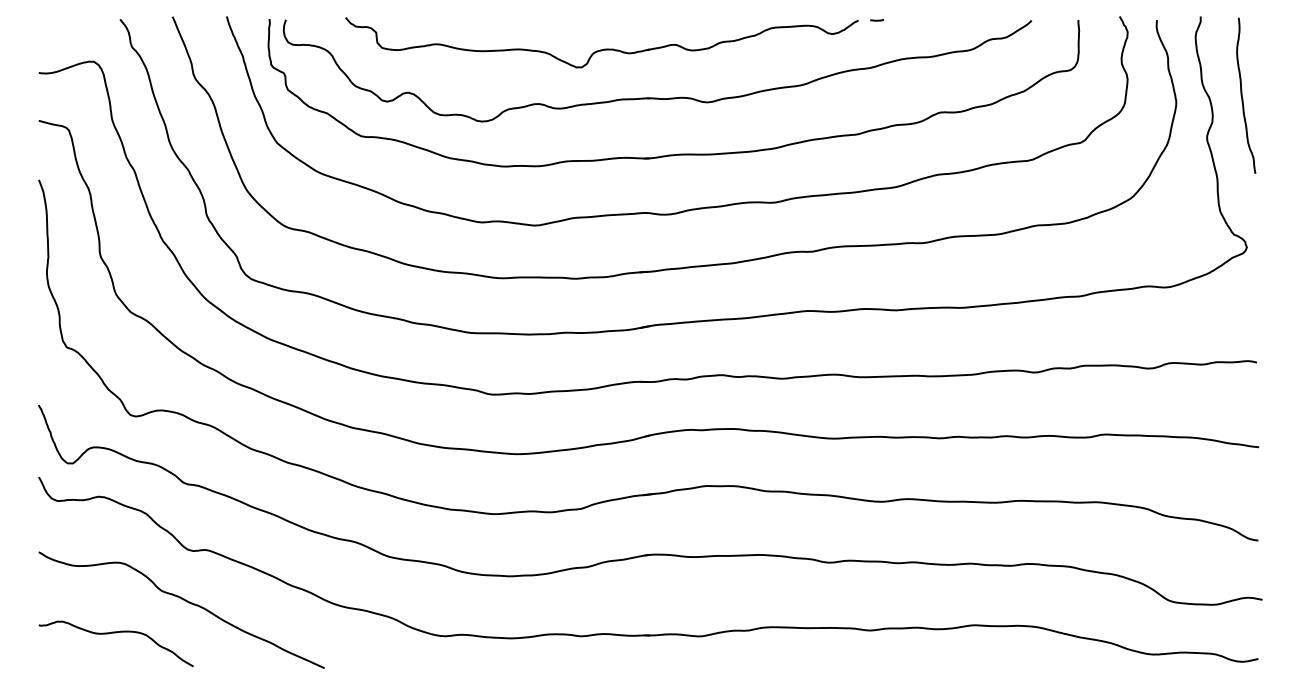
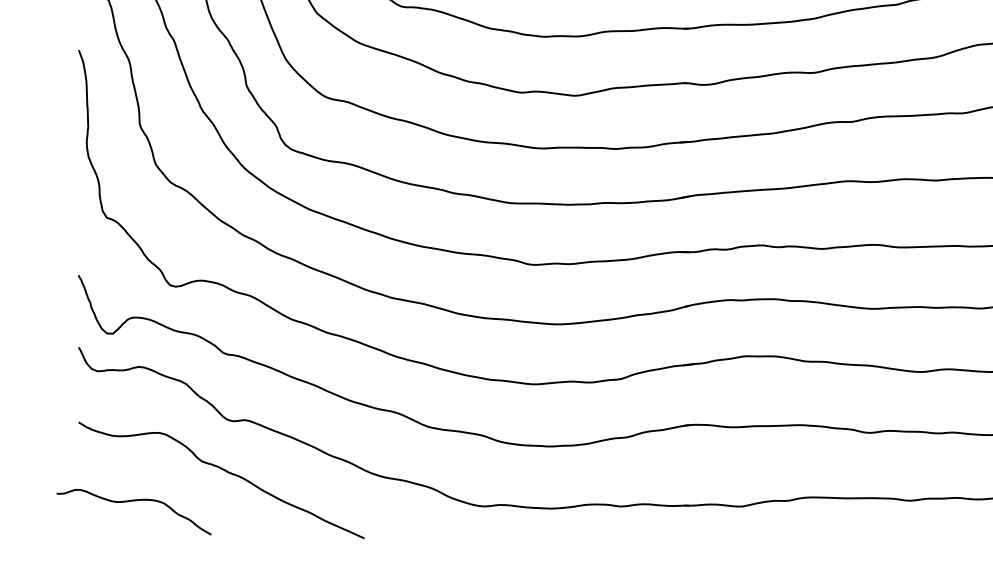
curve: (115, 633) -> (133, 501), moved

